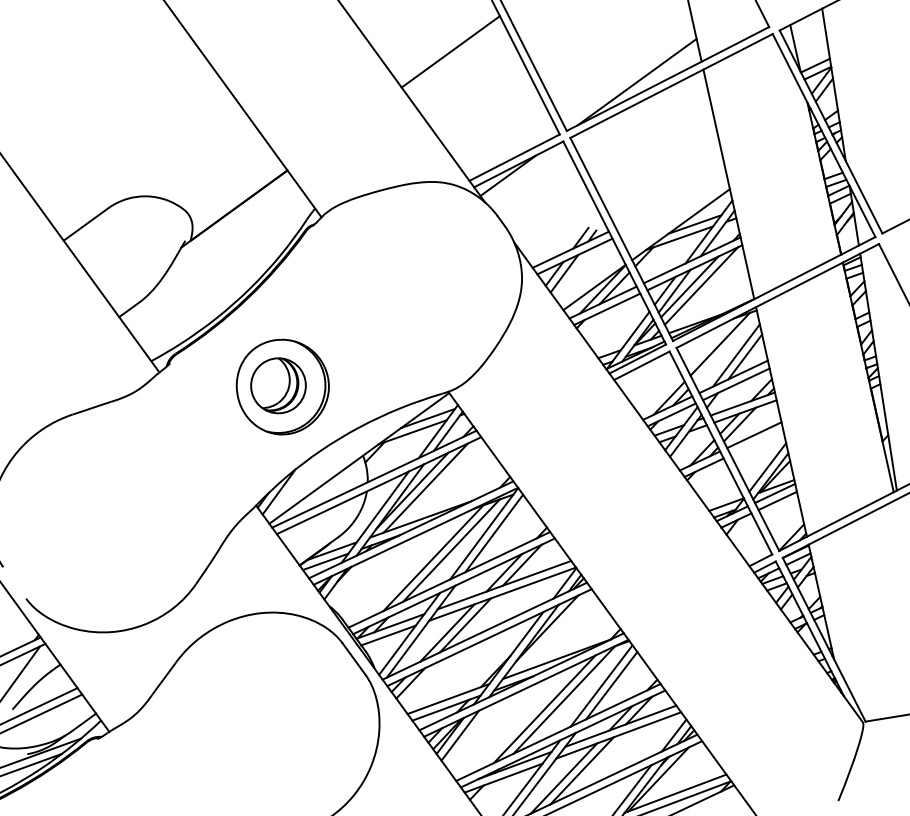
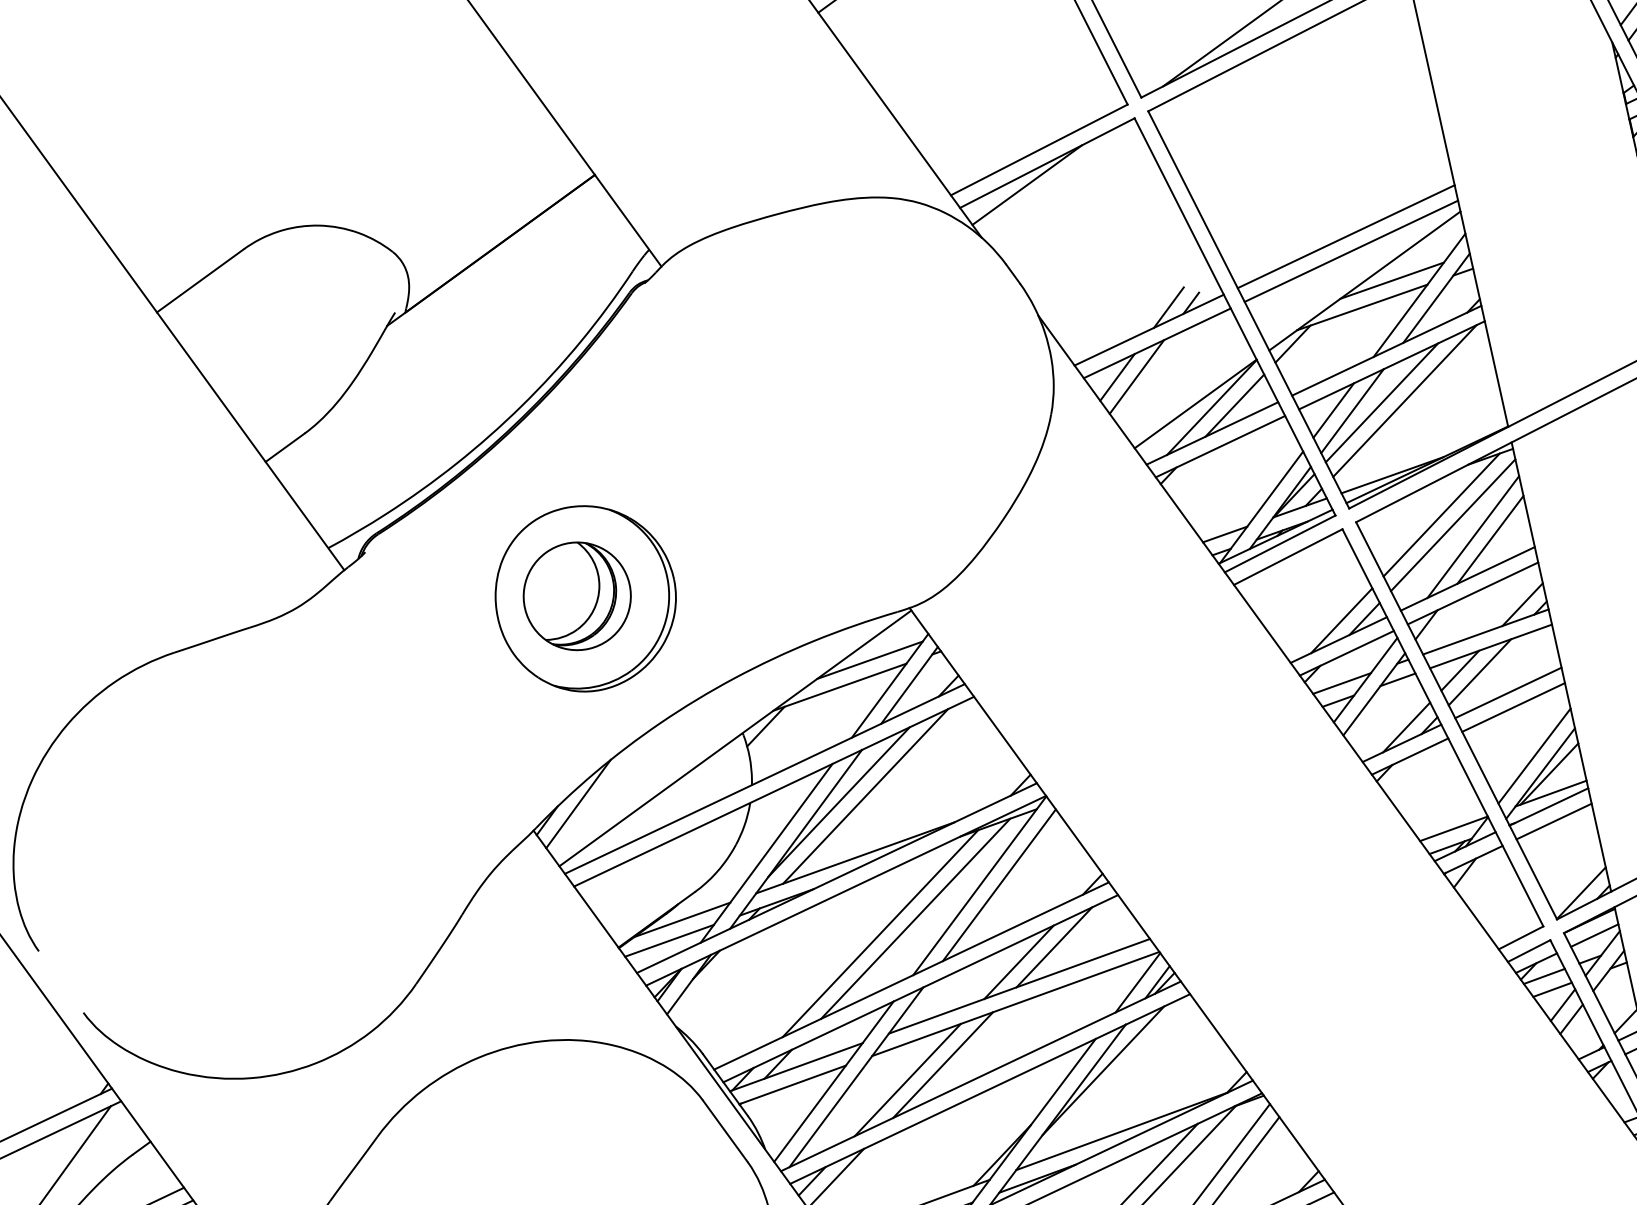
line: (671, 201) -> (1346, 235), added
line: (673, 209) -> (1350, 251), added
line: (725, 349) -> (1451, 525), added
line: (756, 442) -> (1512, 707), added

